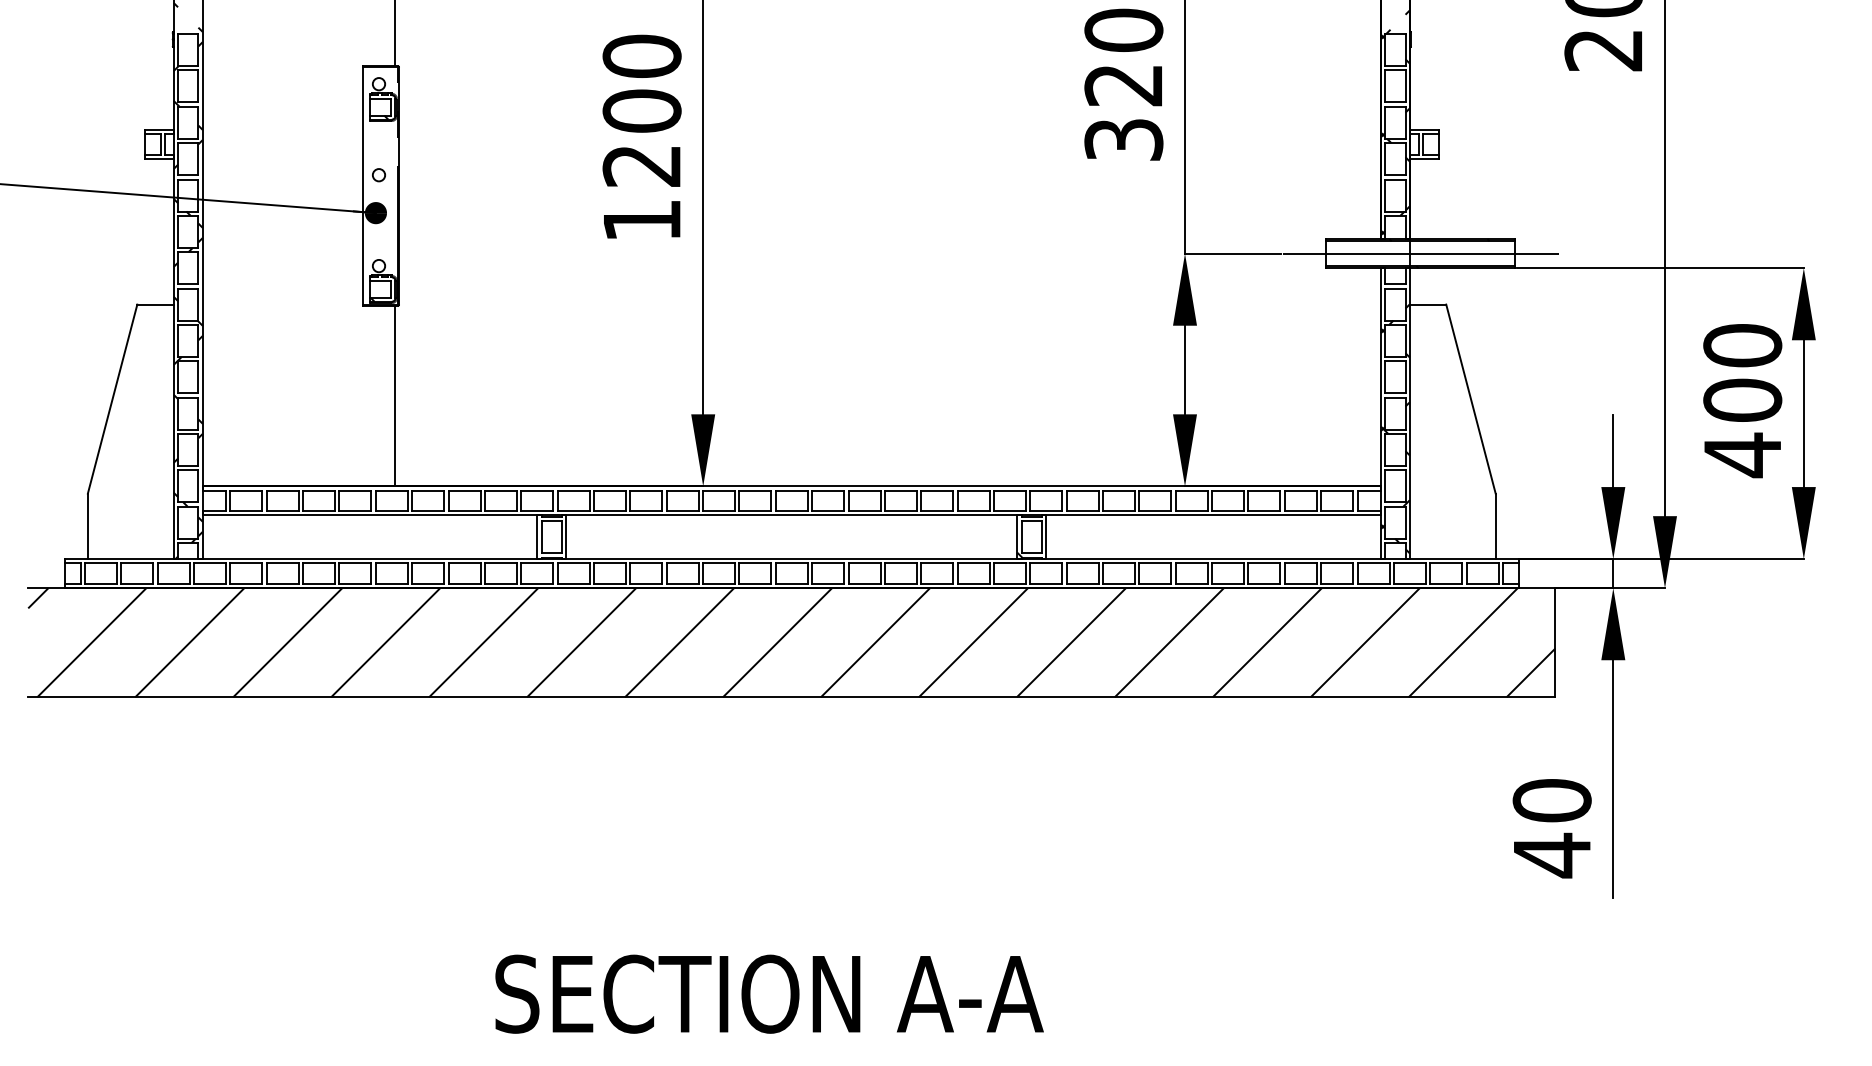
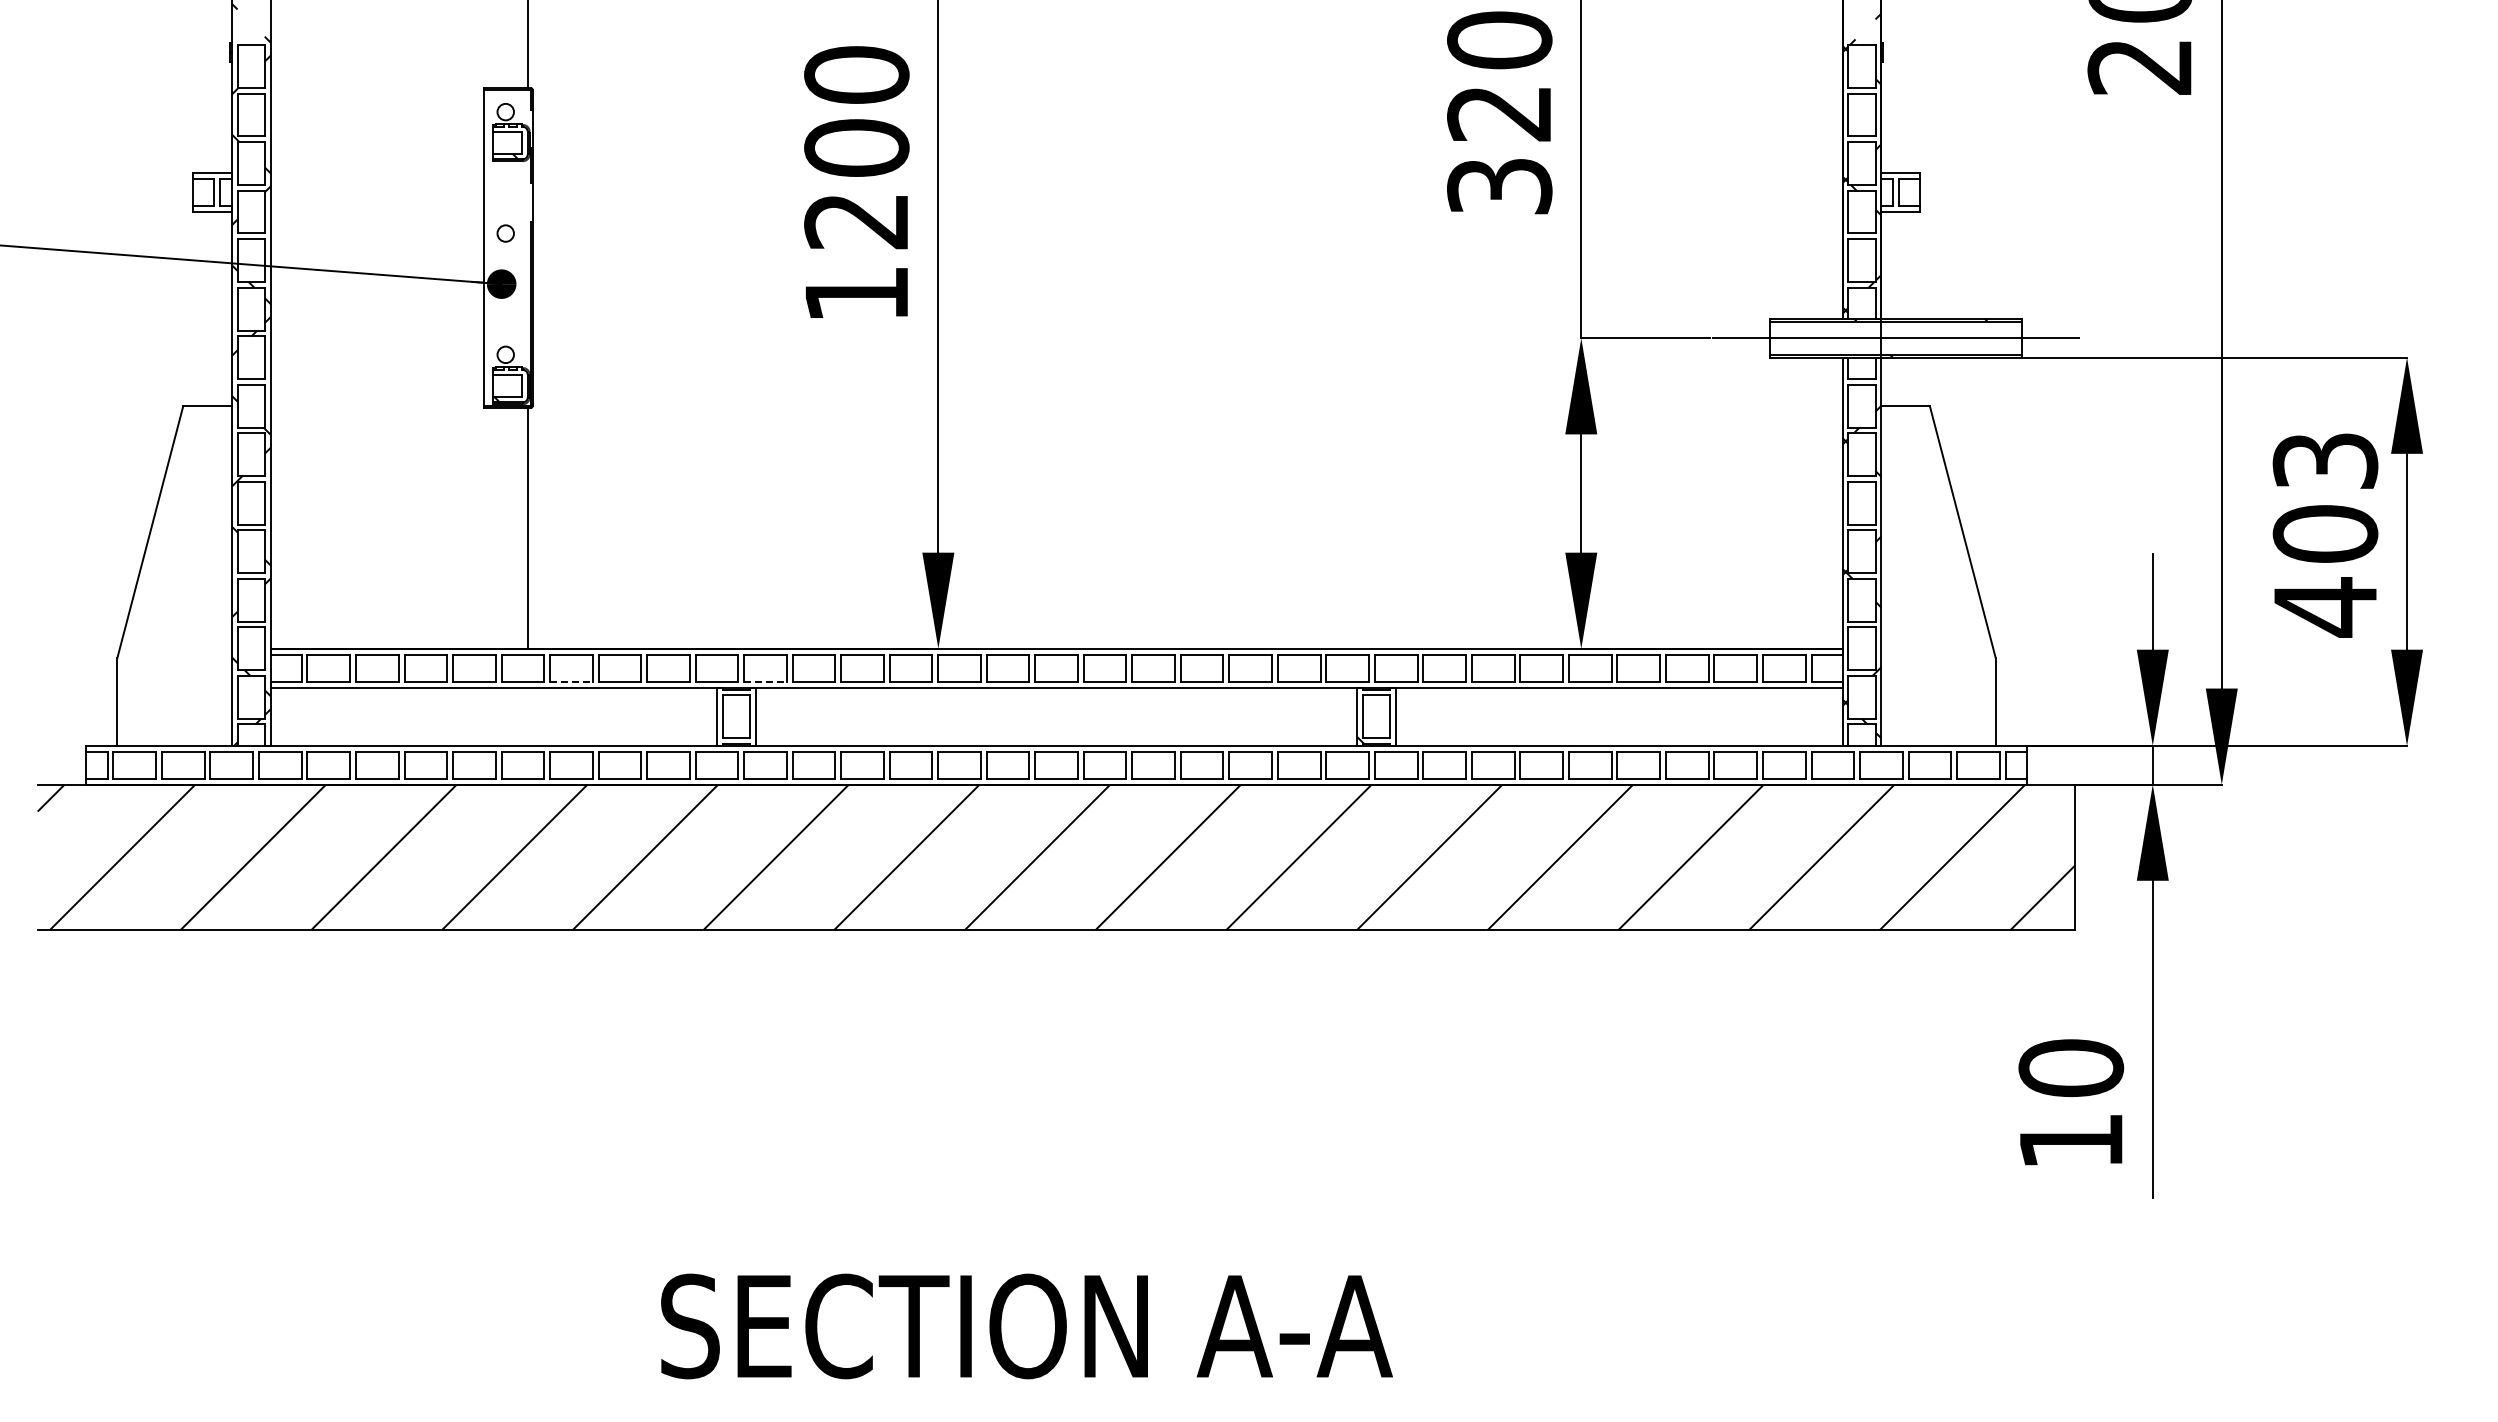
text: (1742, 345) -> (2325, 460), 400 -> 403
line: (428, 510) -> (571, 681), solid -> dashed
line: (573, 510) -> (765, 681), solid -> dashed
text: (1552, 855) -> (2071, 1141), 40 -> 10

